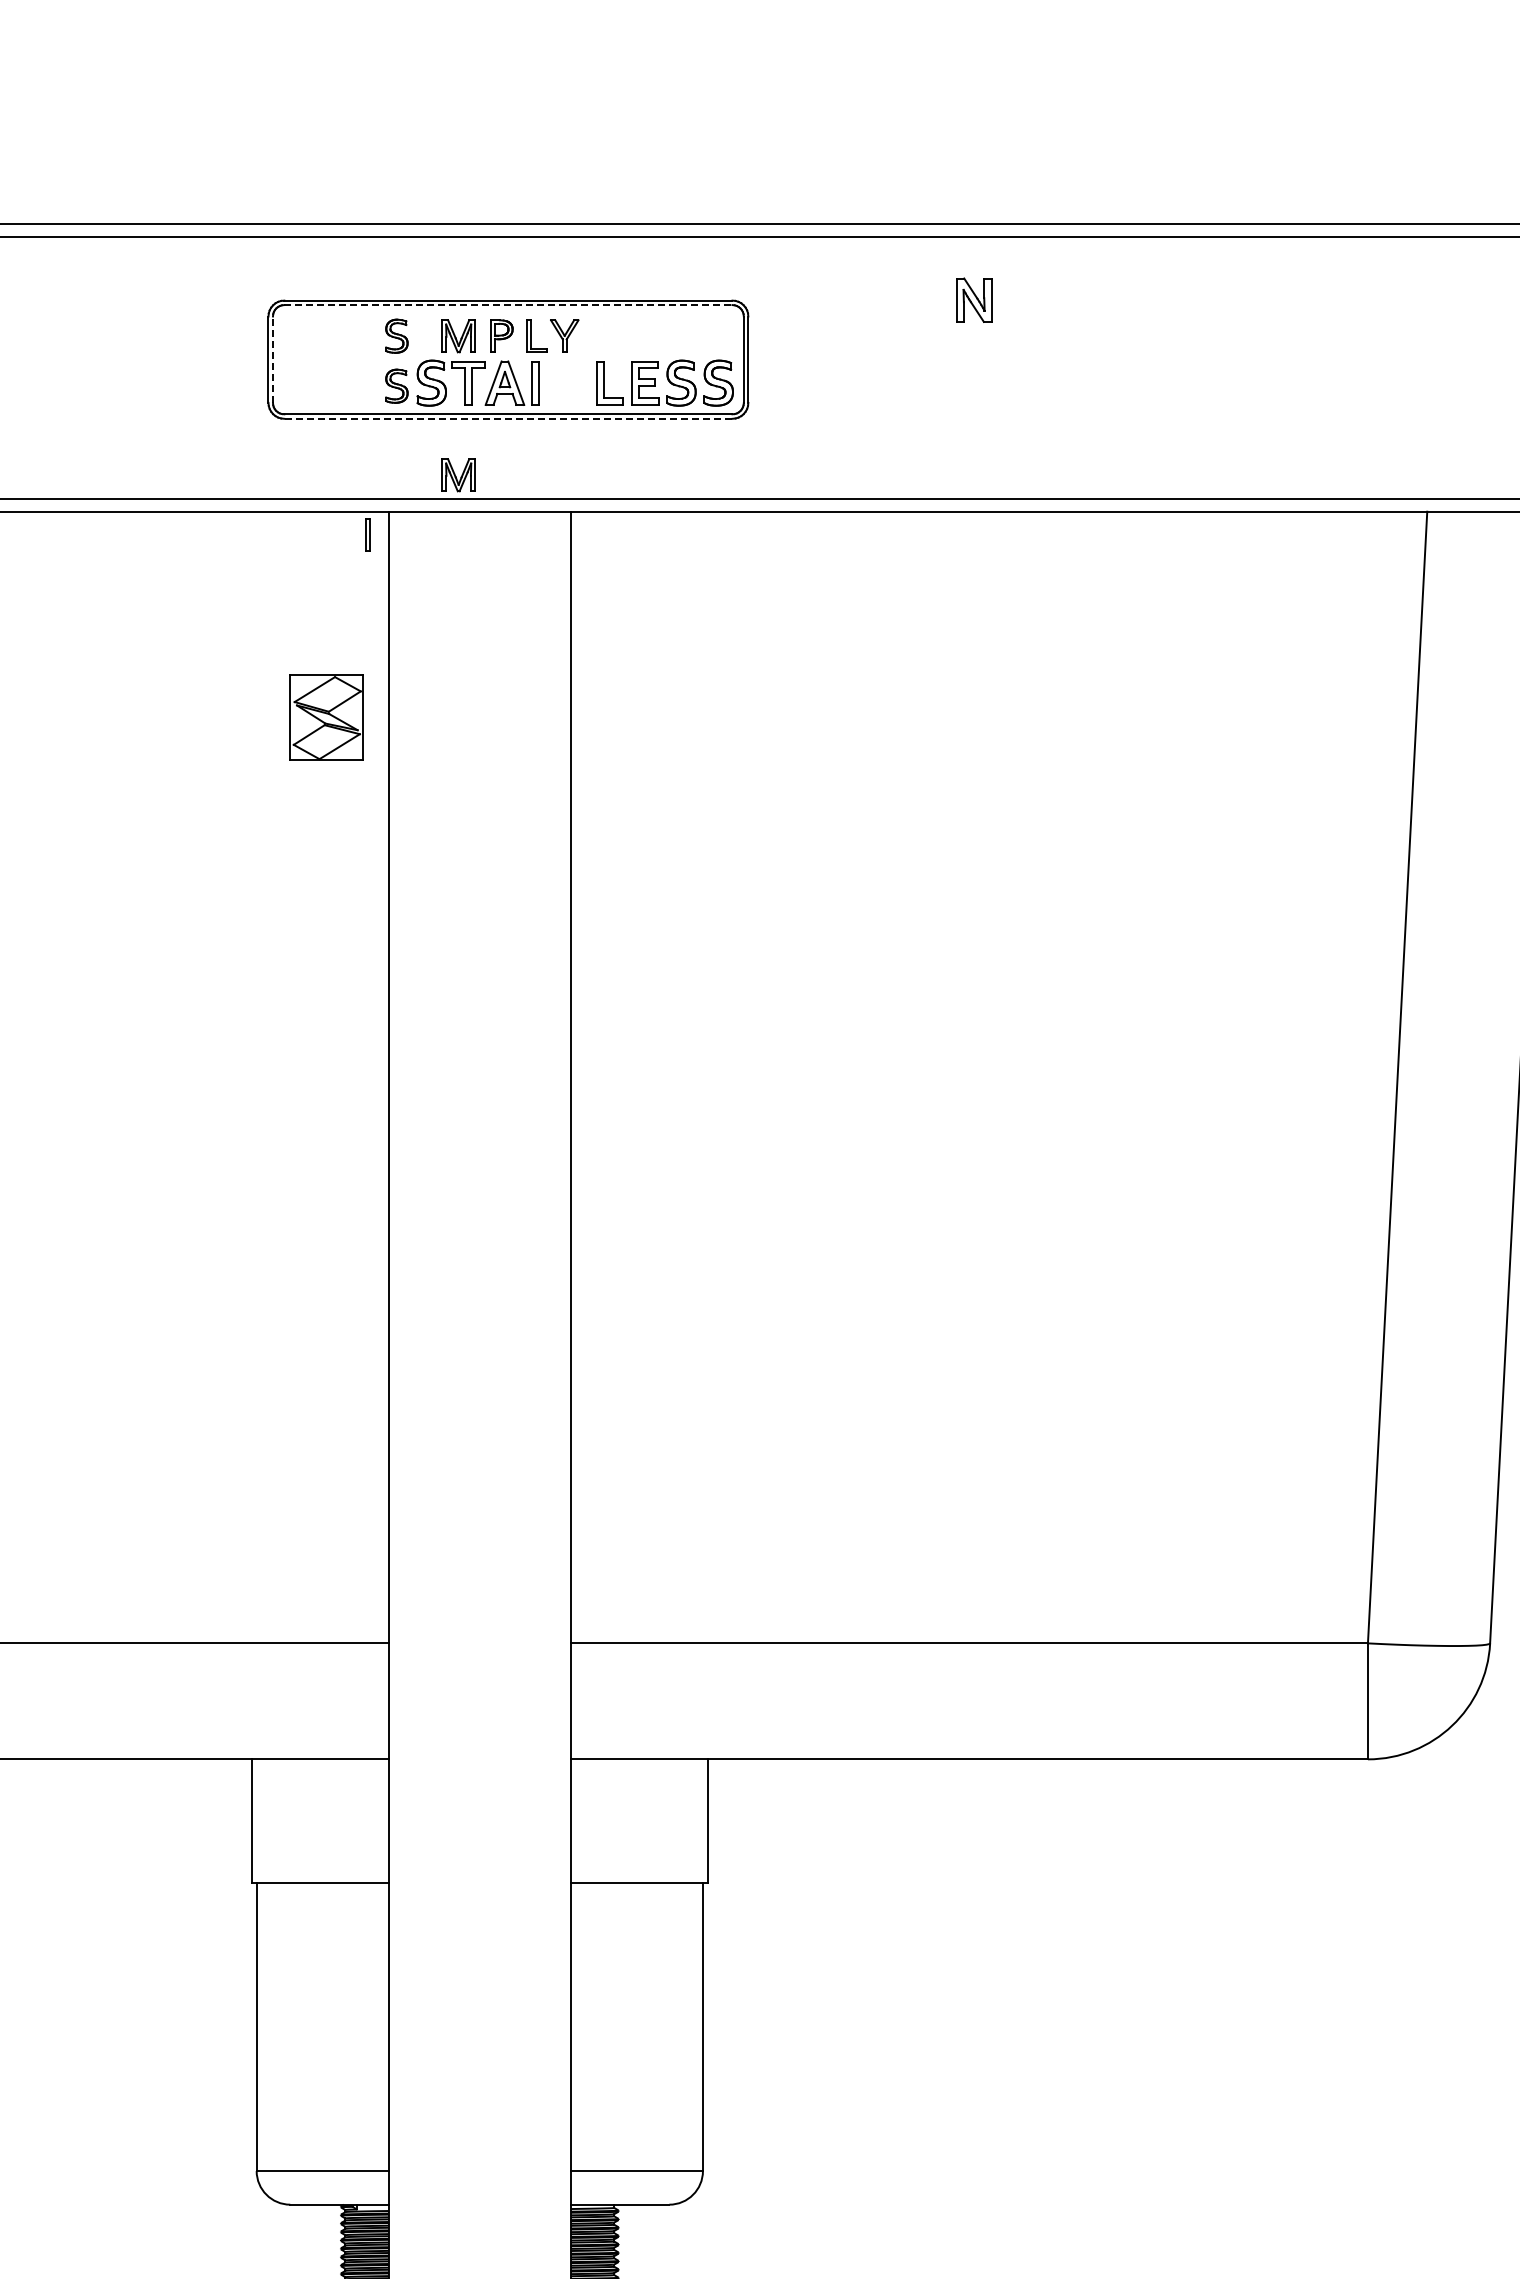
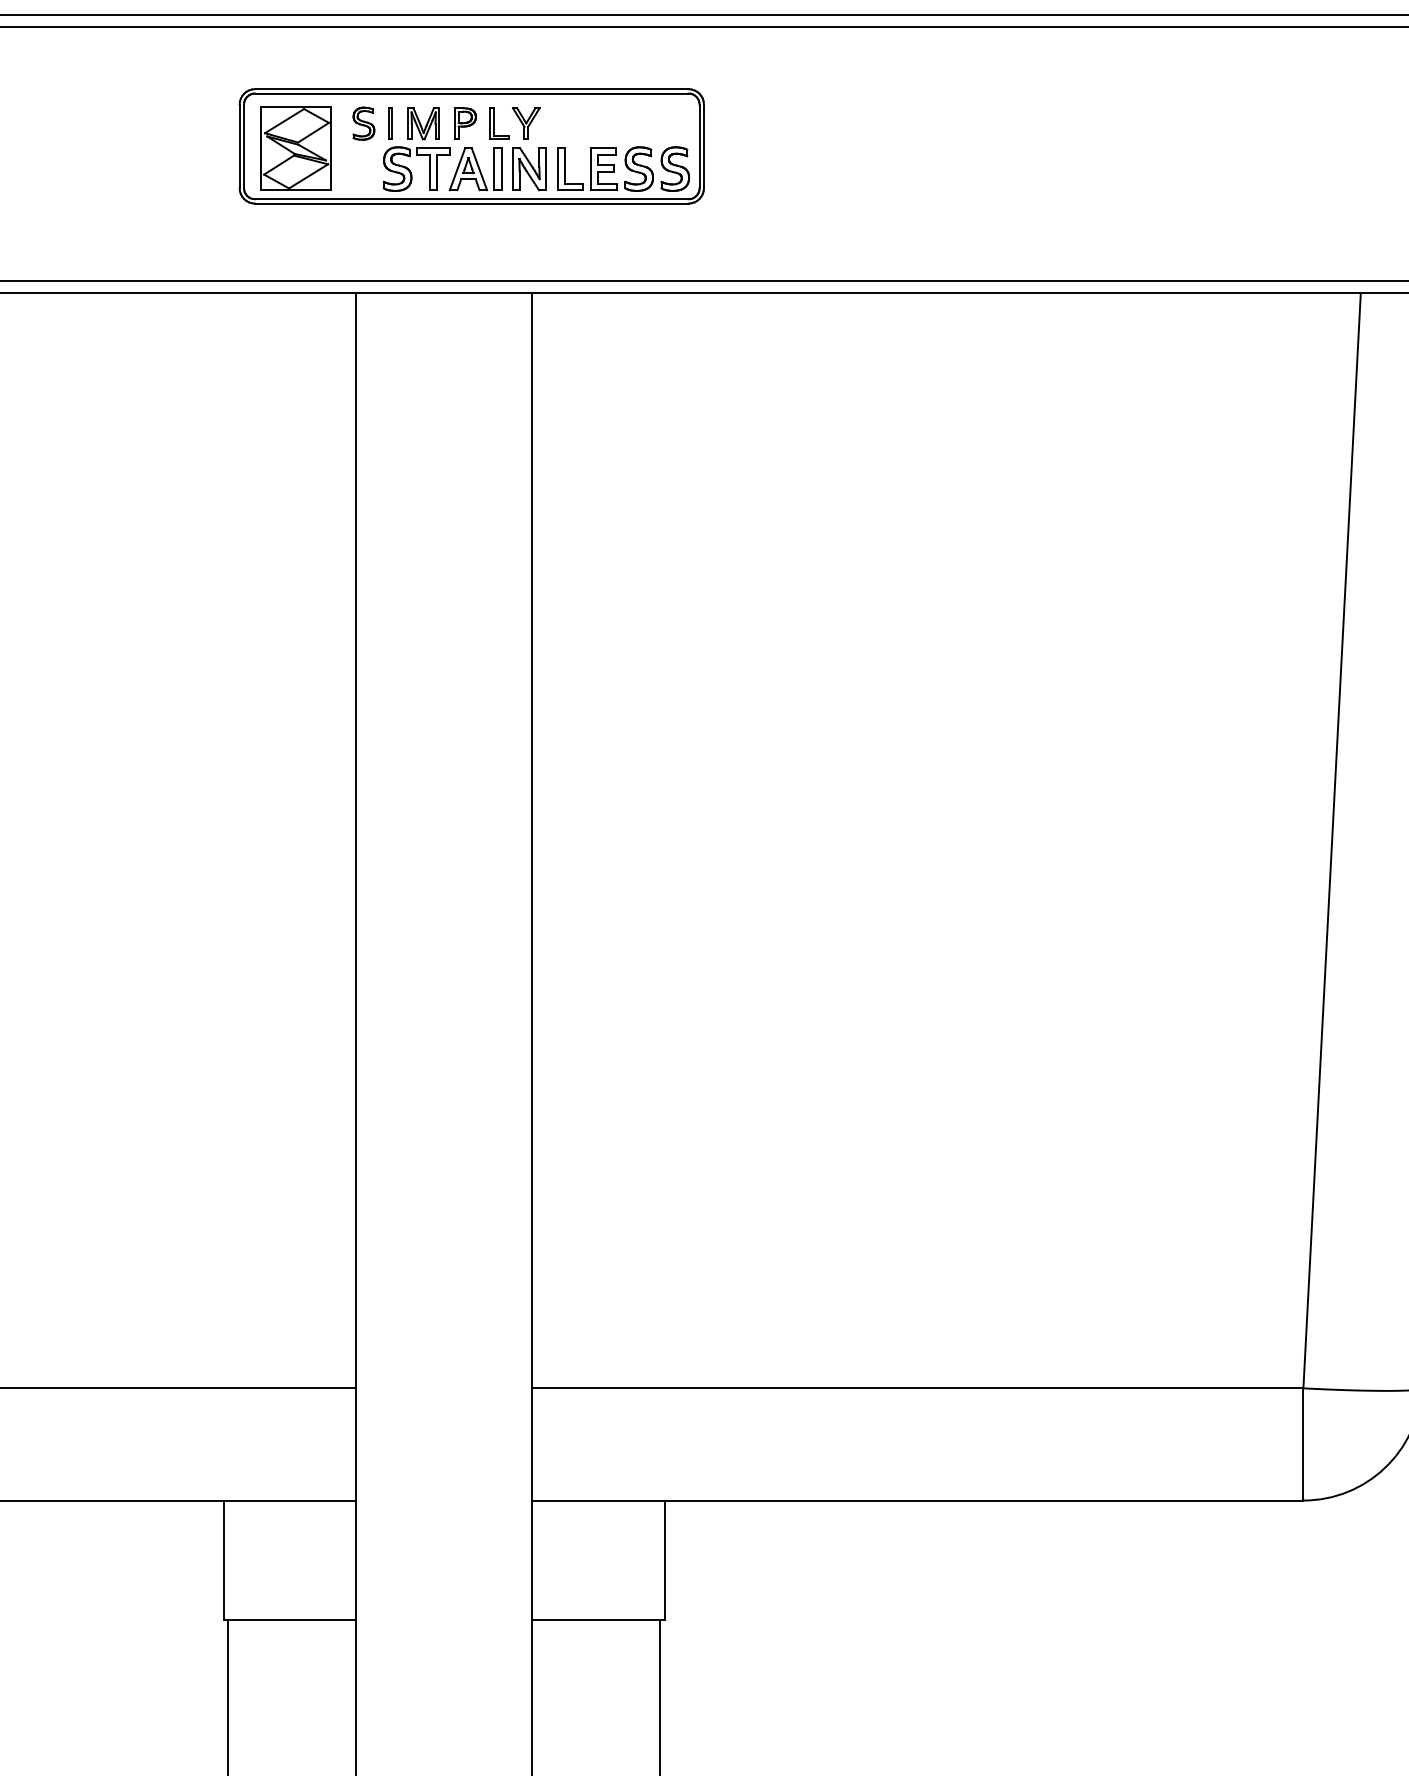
part: (974, 299) -> (529, 168), moved
line: (508, 305) -> (471, 93), dashed -> solid
line: (273, 359) -> (244, 146), dashed -> solid
part: (396, 385) -> (363, 171), removed
line: (507, 418) -> (470, 203), dashed -> solid
part: (458, 475) -> (423, 258), removed
part: (367, 534) -> (389, 122), moved
part: (326, 717) -> (295, 148), moved

